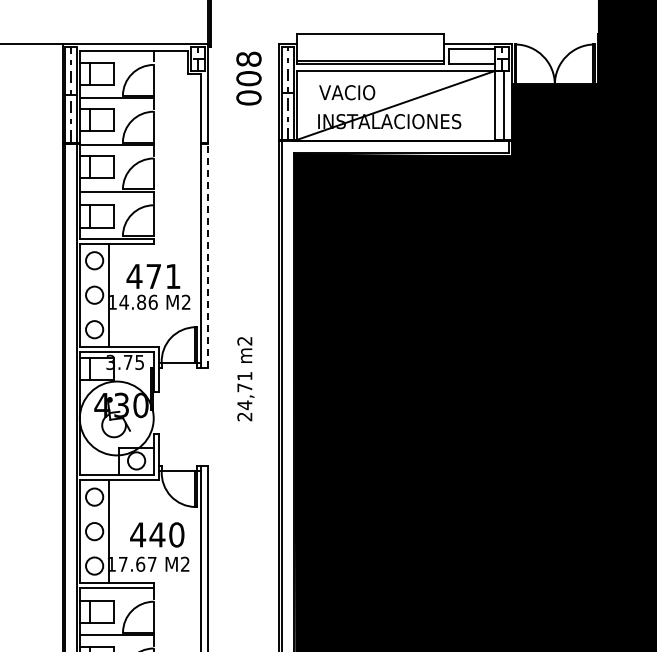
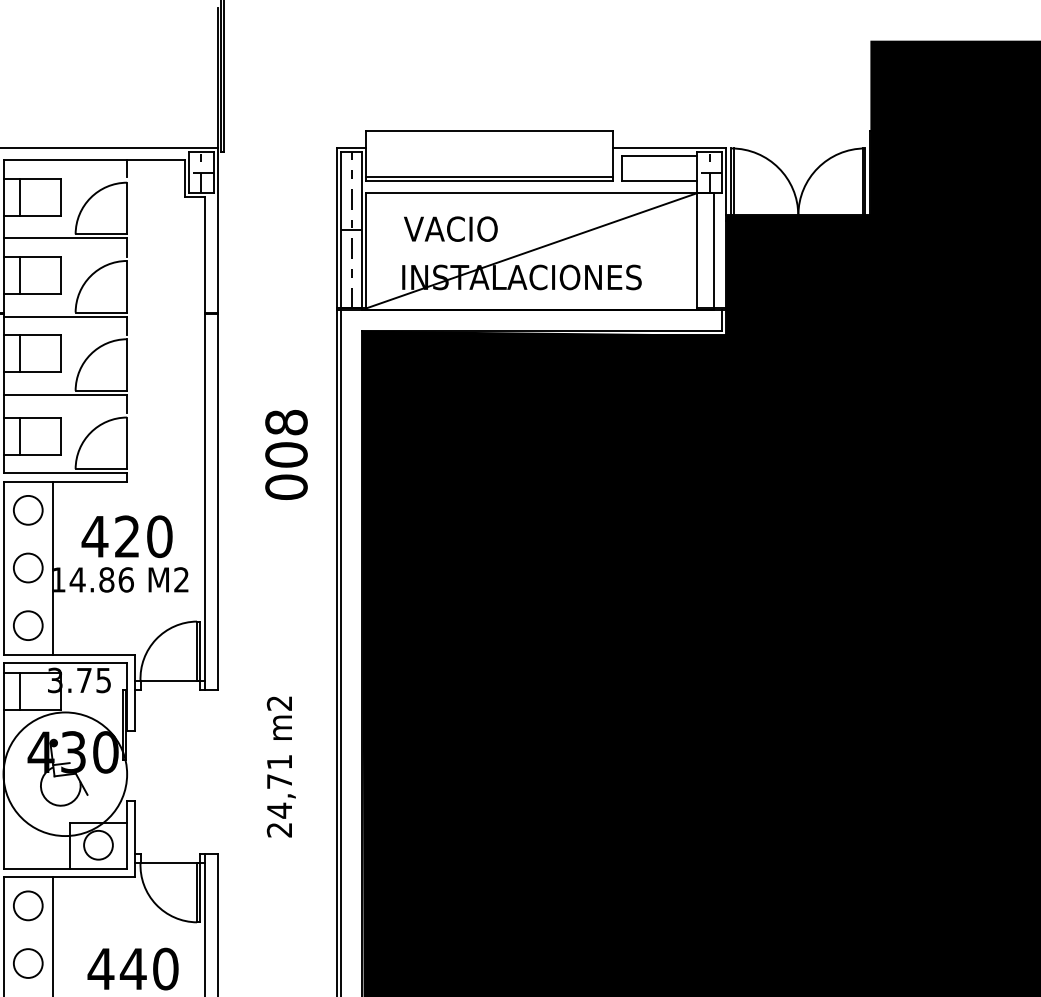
text: (248, 78) -> (285, 454), moved
line: (207, 255) -> (217, 501), dashed -> solid
text: (163, 276) -> (143, 536), 471 -> 420
text: (245, 379) -> (280, 767), moved

